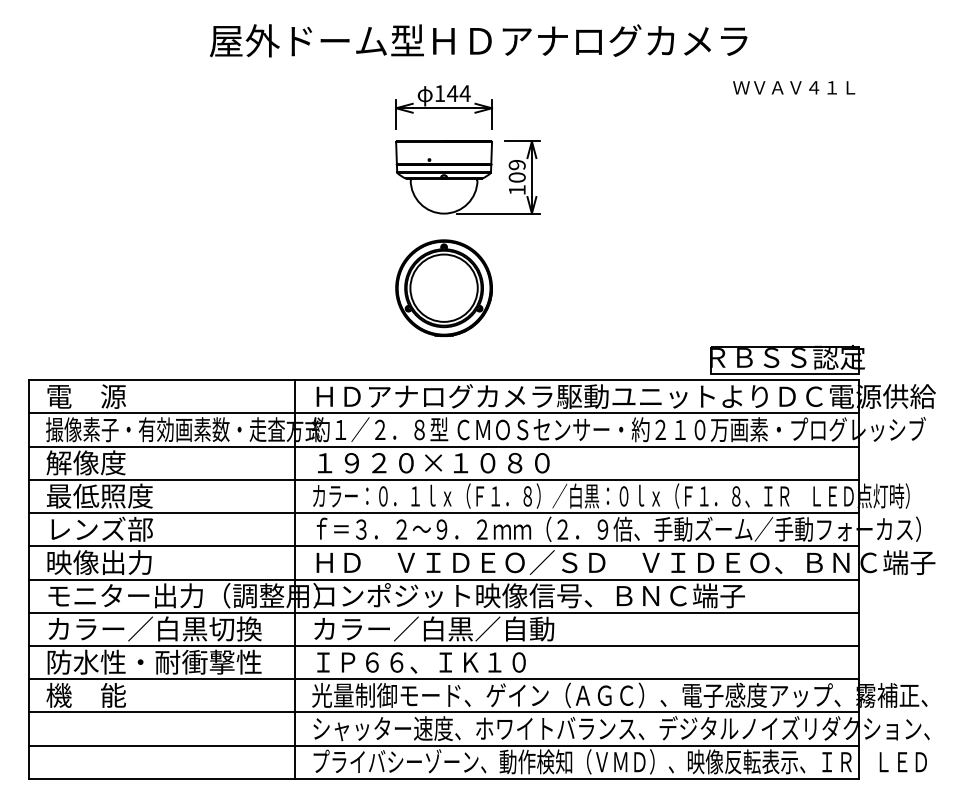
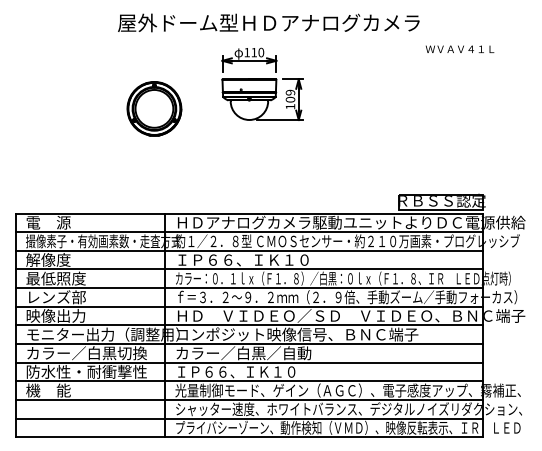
text: (793, 86) -> (459, 48), moved
text: (458, 93) -> (257, 52), 144 -> 110
part: (444, 287) -> (154, 108), moved
text: (419, 463) -> (235, 260), １９２０×１０８０ -> ＩＰ６６、ＩＫ１０

